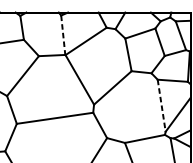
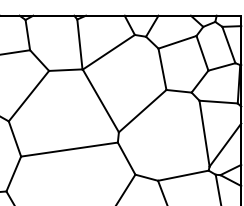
line: (62, 35) -> (79, 44), dashed -> solid
line: (161, 106) -> (204, 134), dashed -> solid

